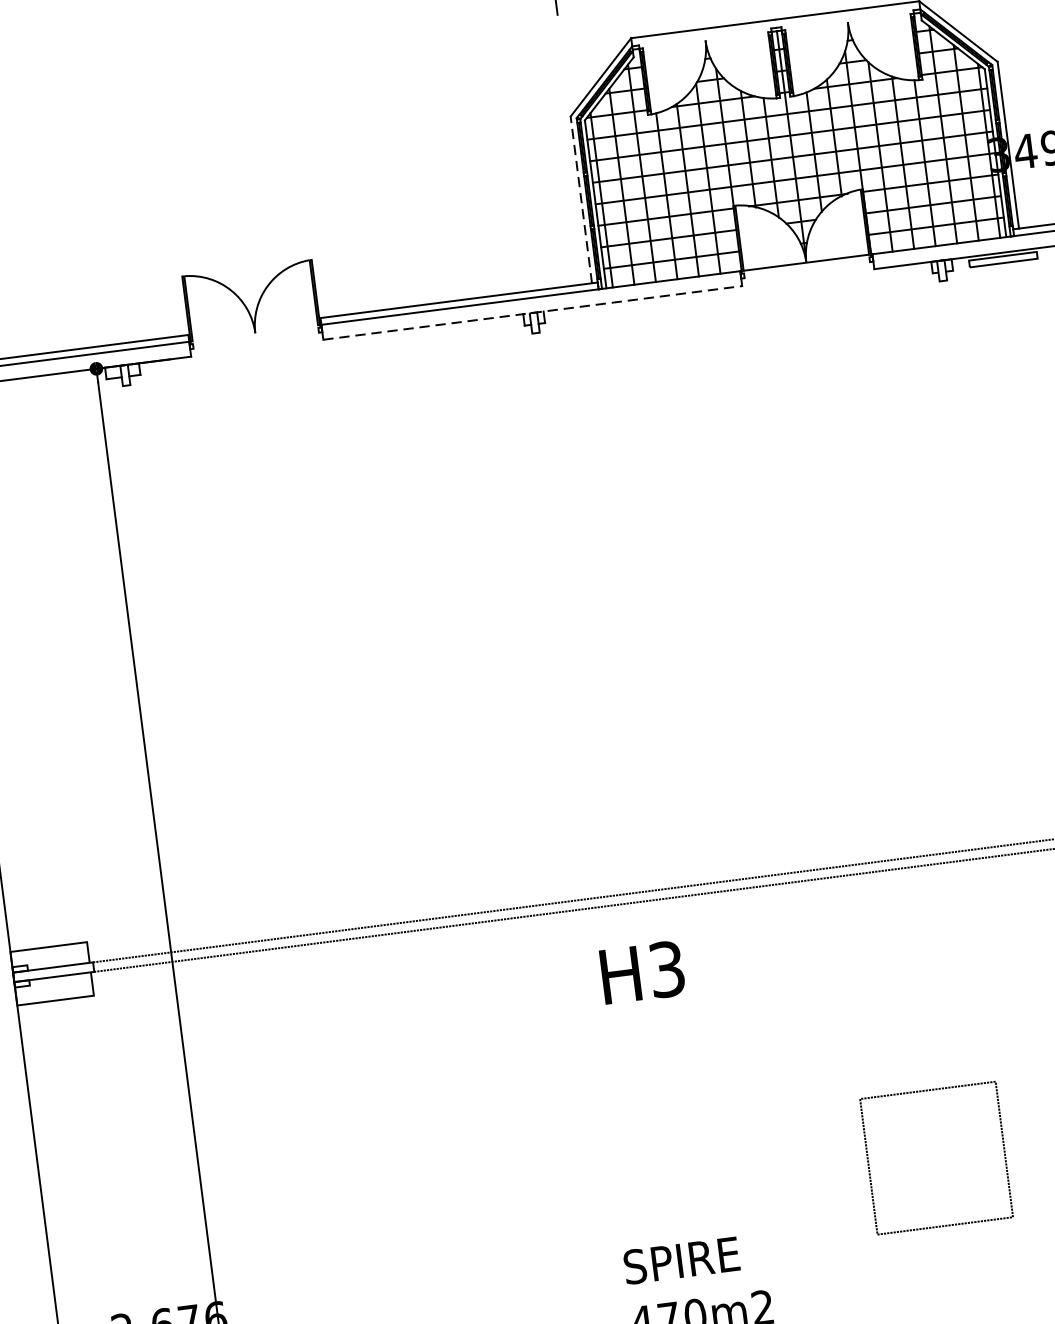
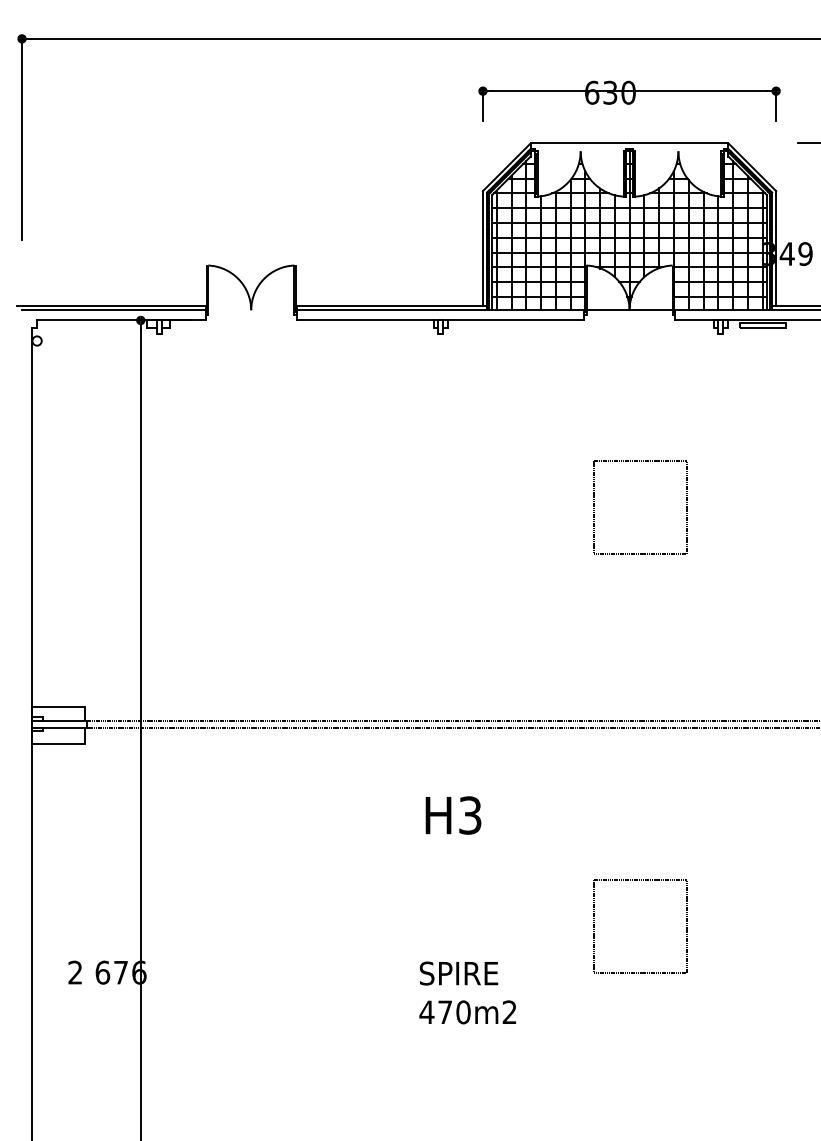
line: (580, 198) -> (482, 247), dashed -> solid
line: (532, 312) -> (440, 320), dashed -> solid
part: (926, 539) -> (686, 507), added
text: (642, 972) -> (453, 815), moved

